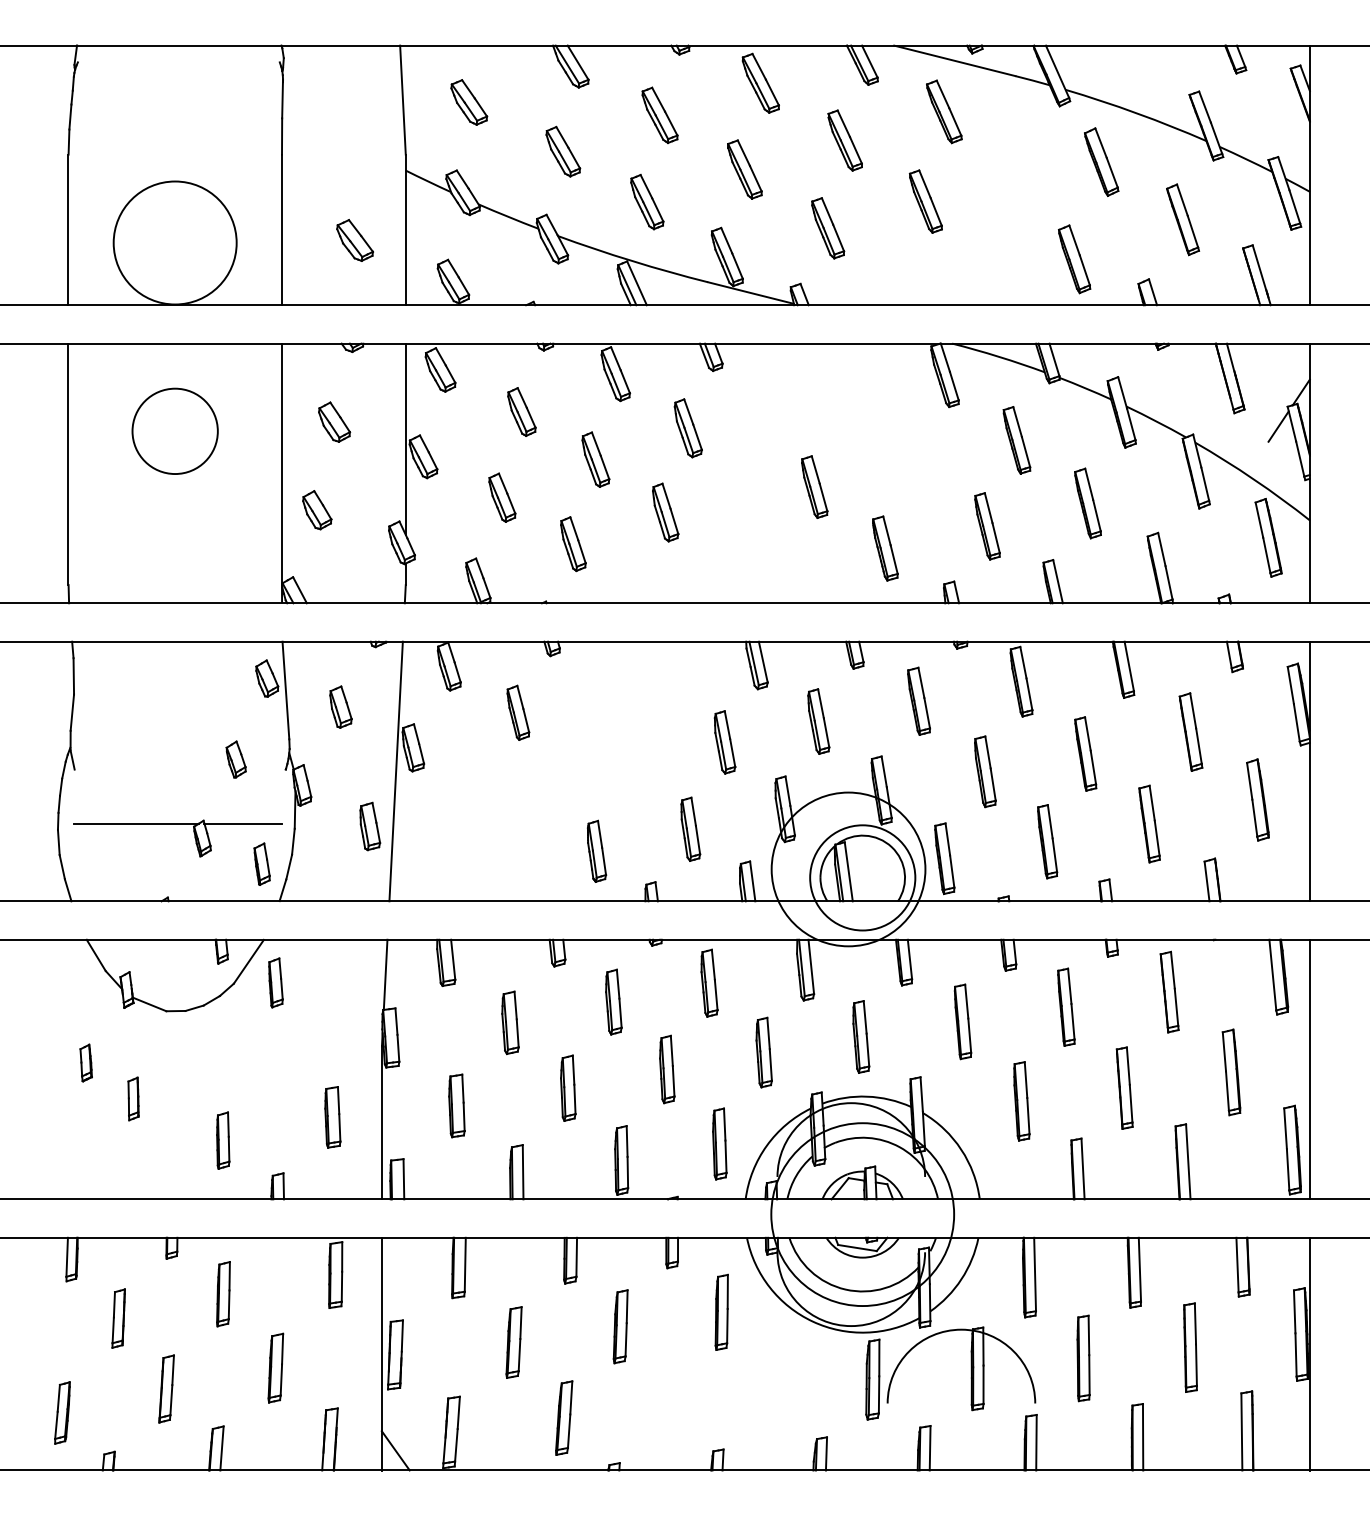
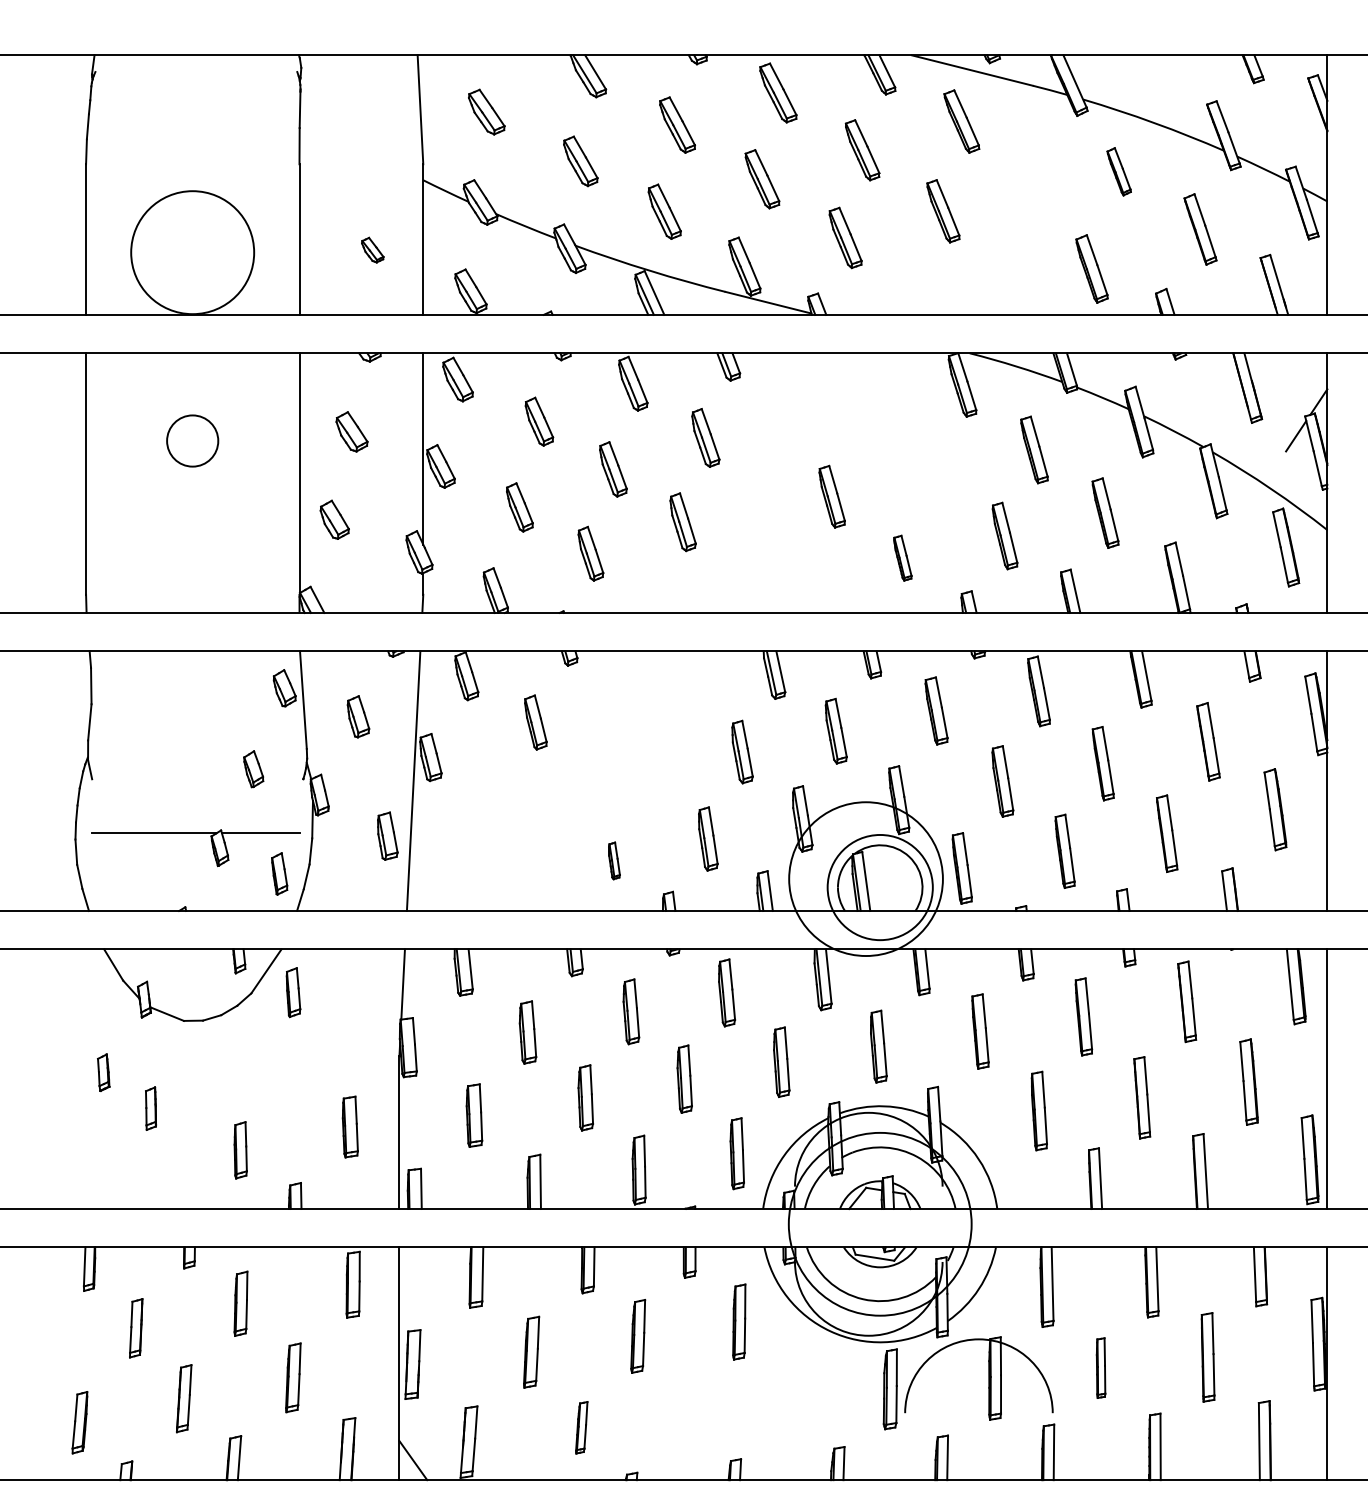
part: (1101, 161) -> (1119, 171), size x0.7
part: (355, 240) -> (373, 250), size x0.6
circle: (174, 431) -> (192, 441), size x0.6
part: (885, 548) -> (903, 558), size x0.7
part: (596, 850) -> (614, 860), size x0.6
part: (1083, 1358) -> (1101, 1368), size x0.7
part: (564, 1417) -> (582, 1427), size x0.7

